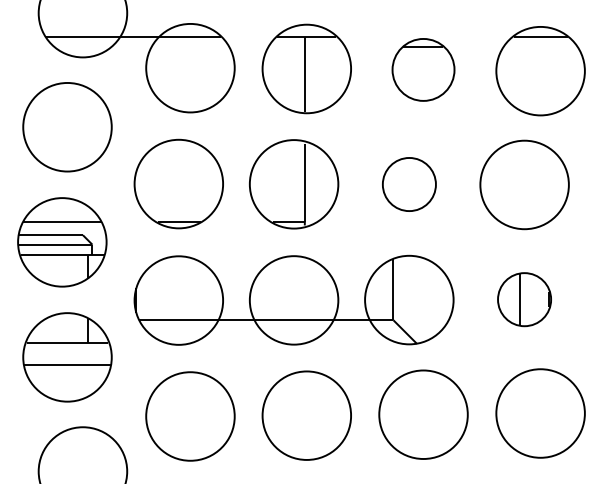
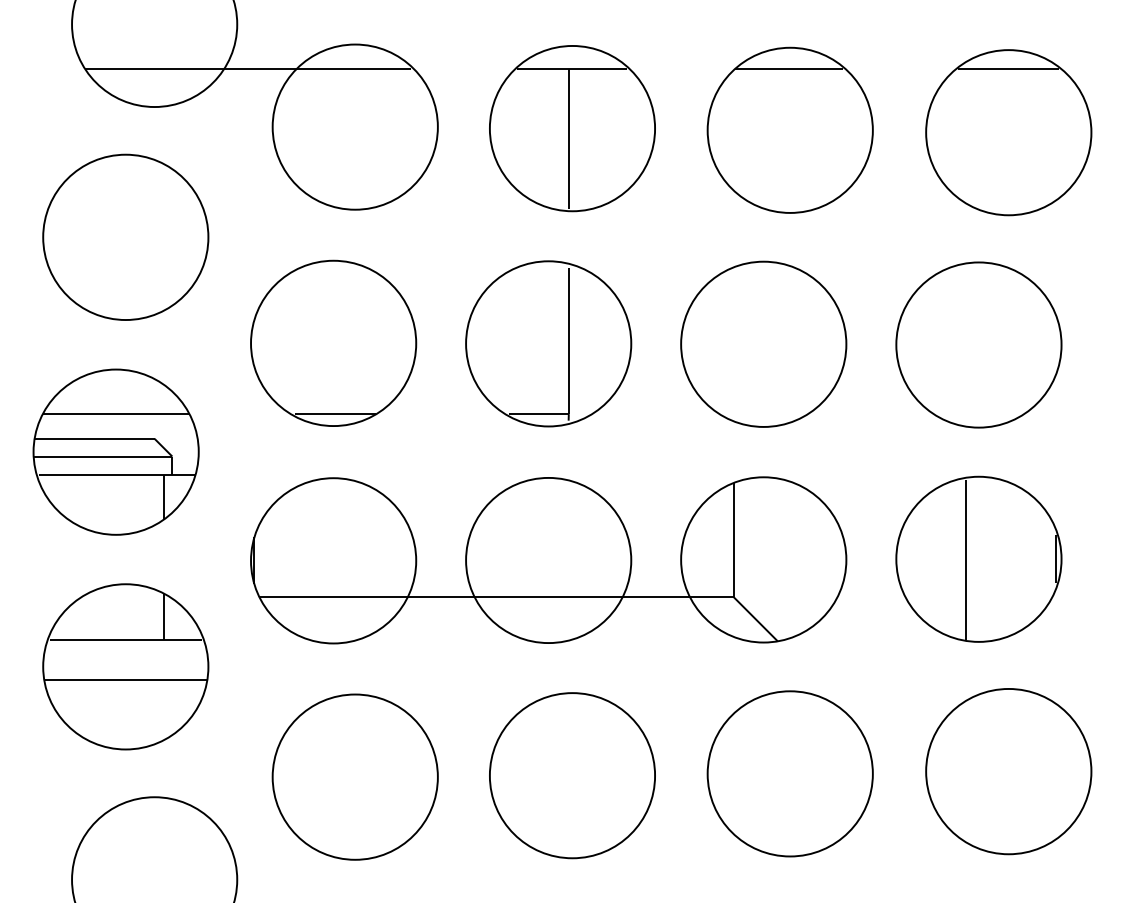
part: (423, 69) -> (790, 129), size x1.43
part: (409, 184) -> (764, 344), size x1.67
part: (524, 299) -> (978, 558), size x1.67

